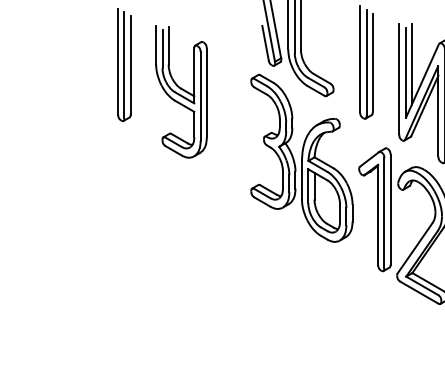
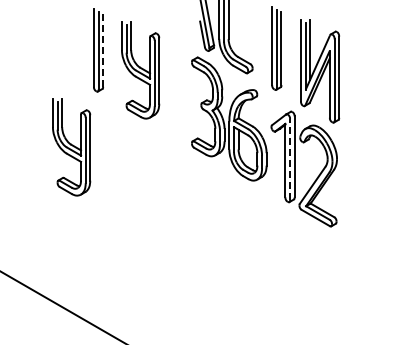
line: (131, 65) -> (103, 50), solid -> dashed
part: (87, 196) -> (71, 147), added
line: (384, 213) -> (290, 159), solid -> dashed

